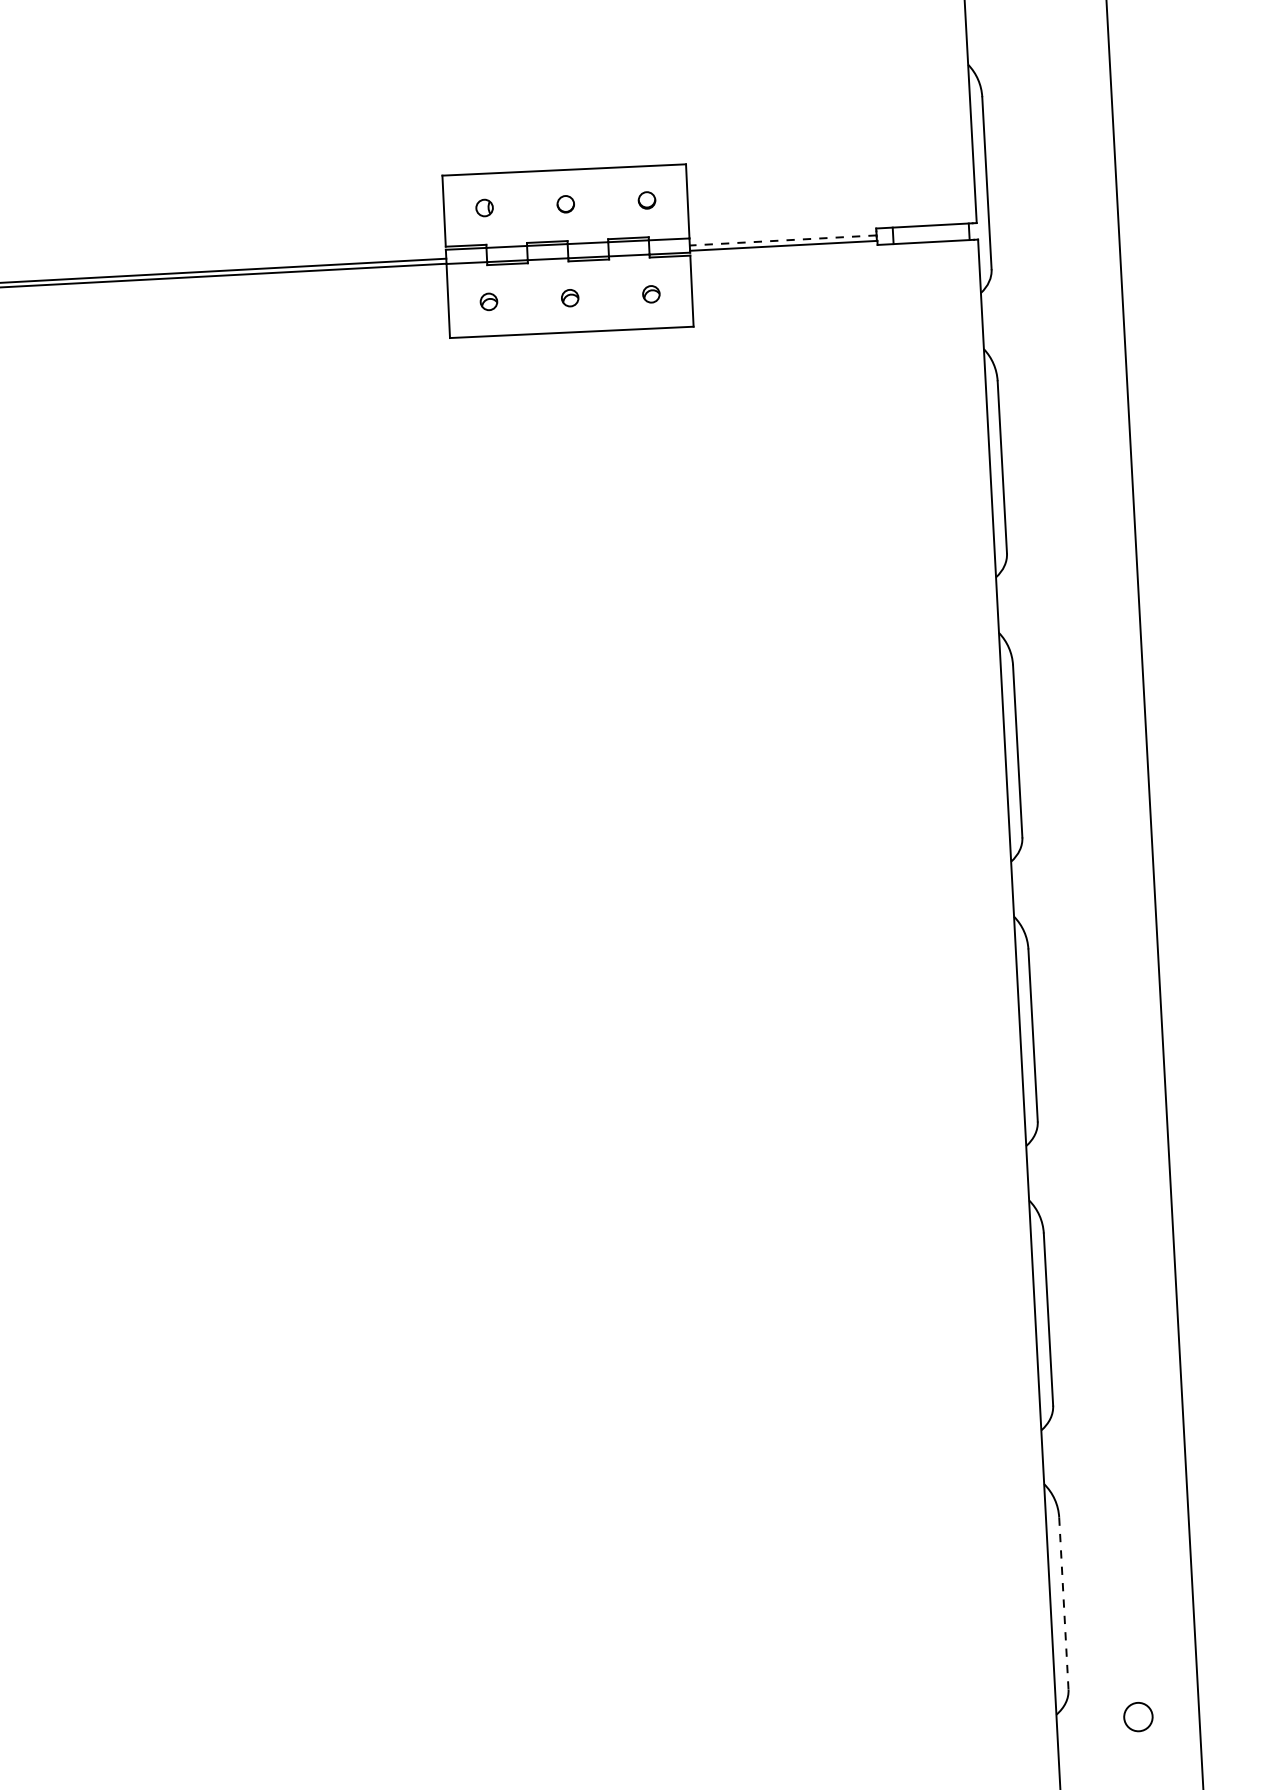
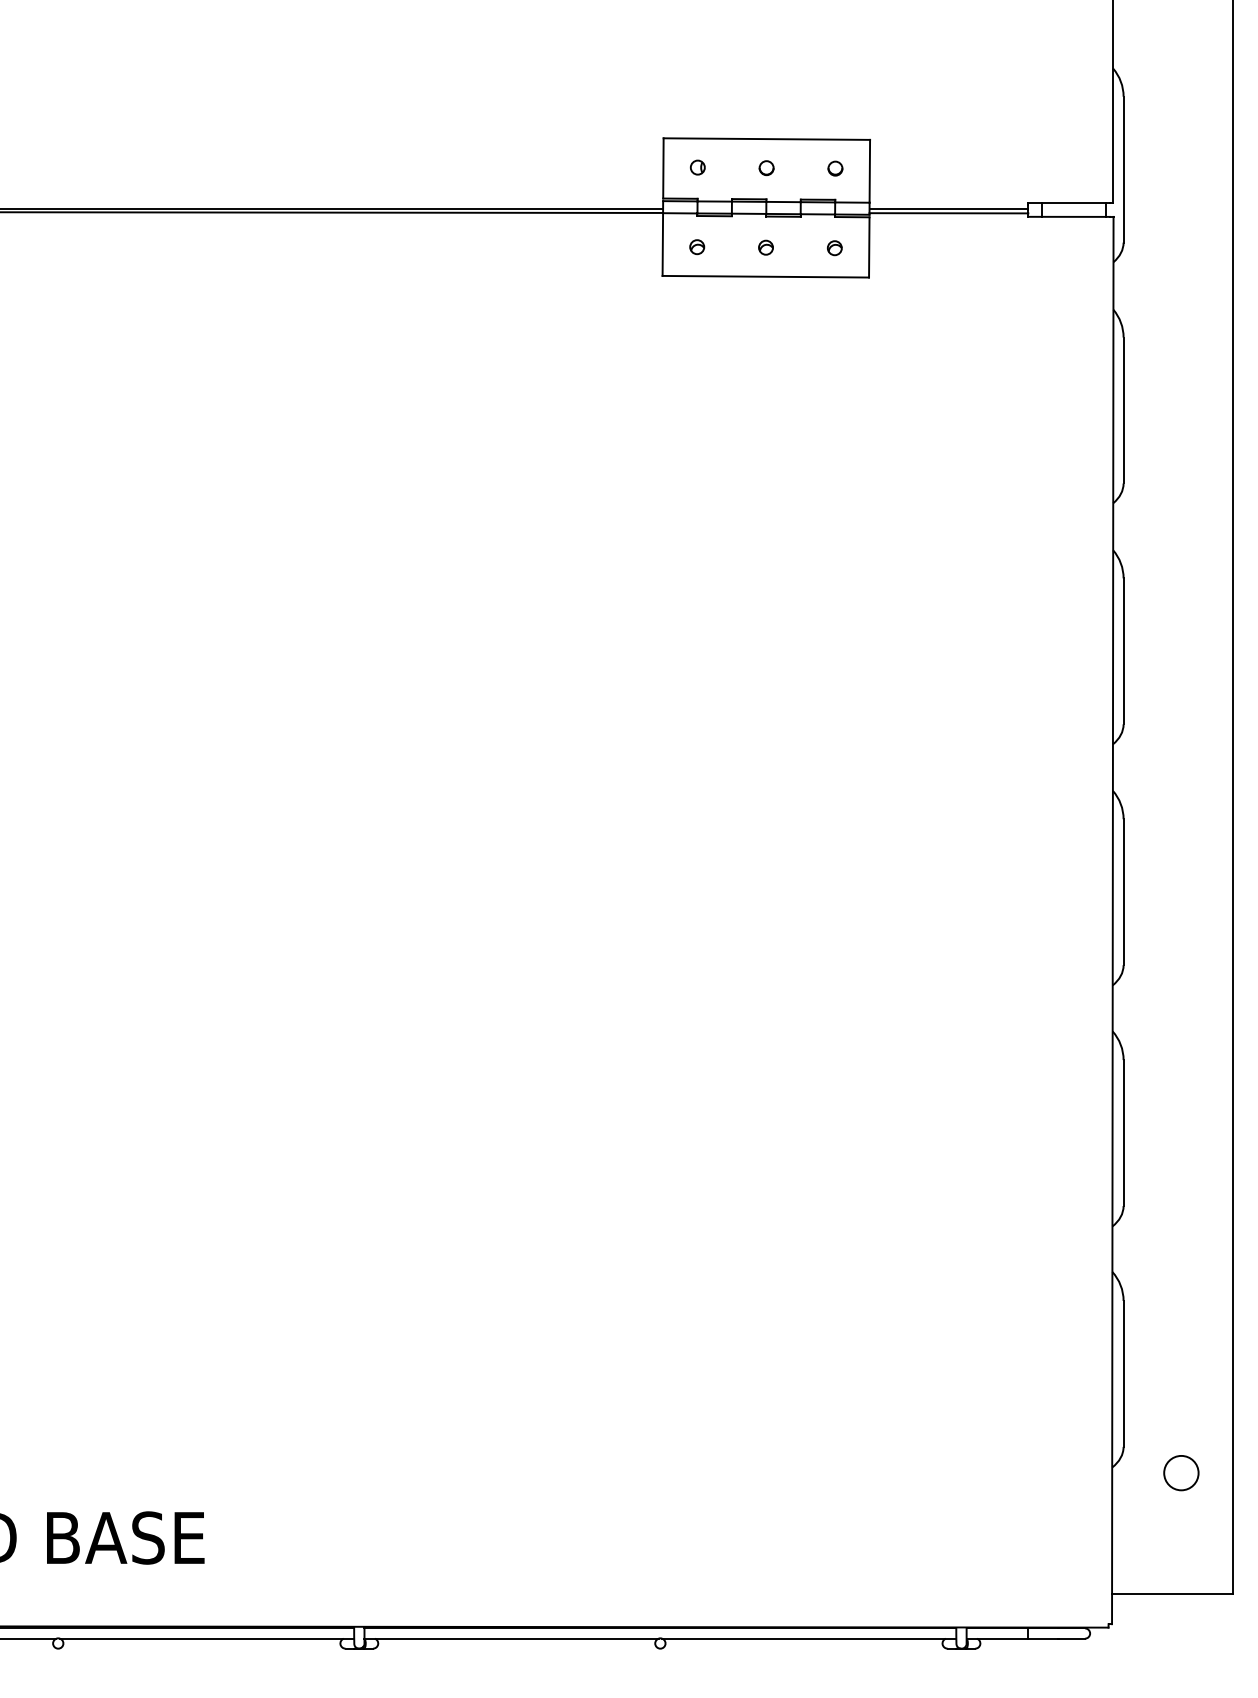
line: (782, 240) -> (948, 208), dashed -> solid
line: (1063, 1603) -> (1123, 1373), dashed -> solid
circle: (1138, 1717) -> (1181, 1473), size x1.43

